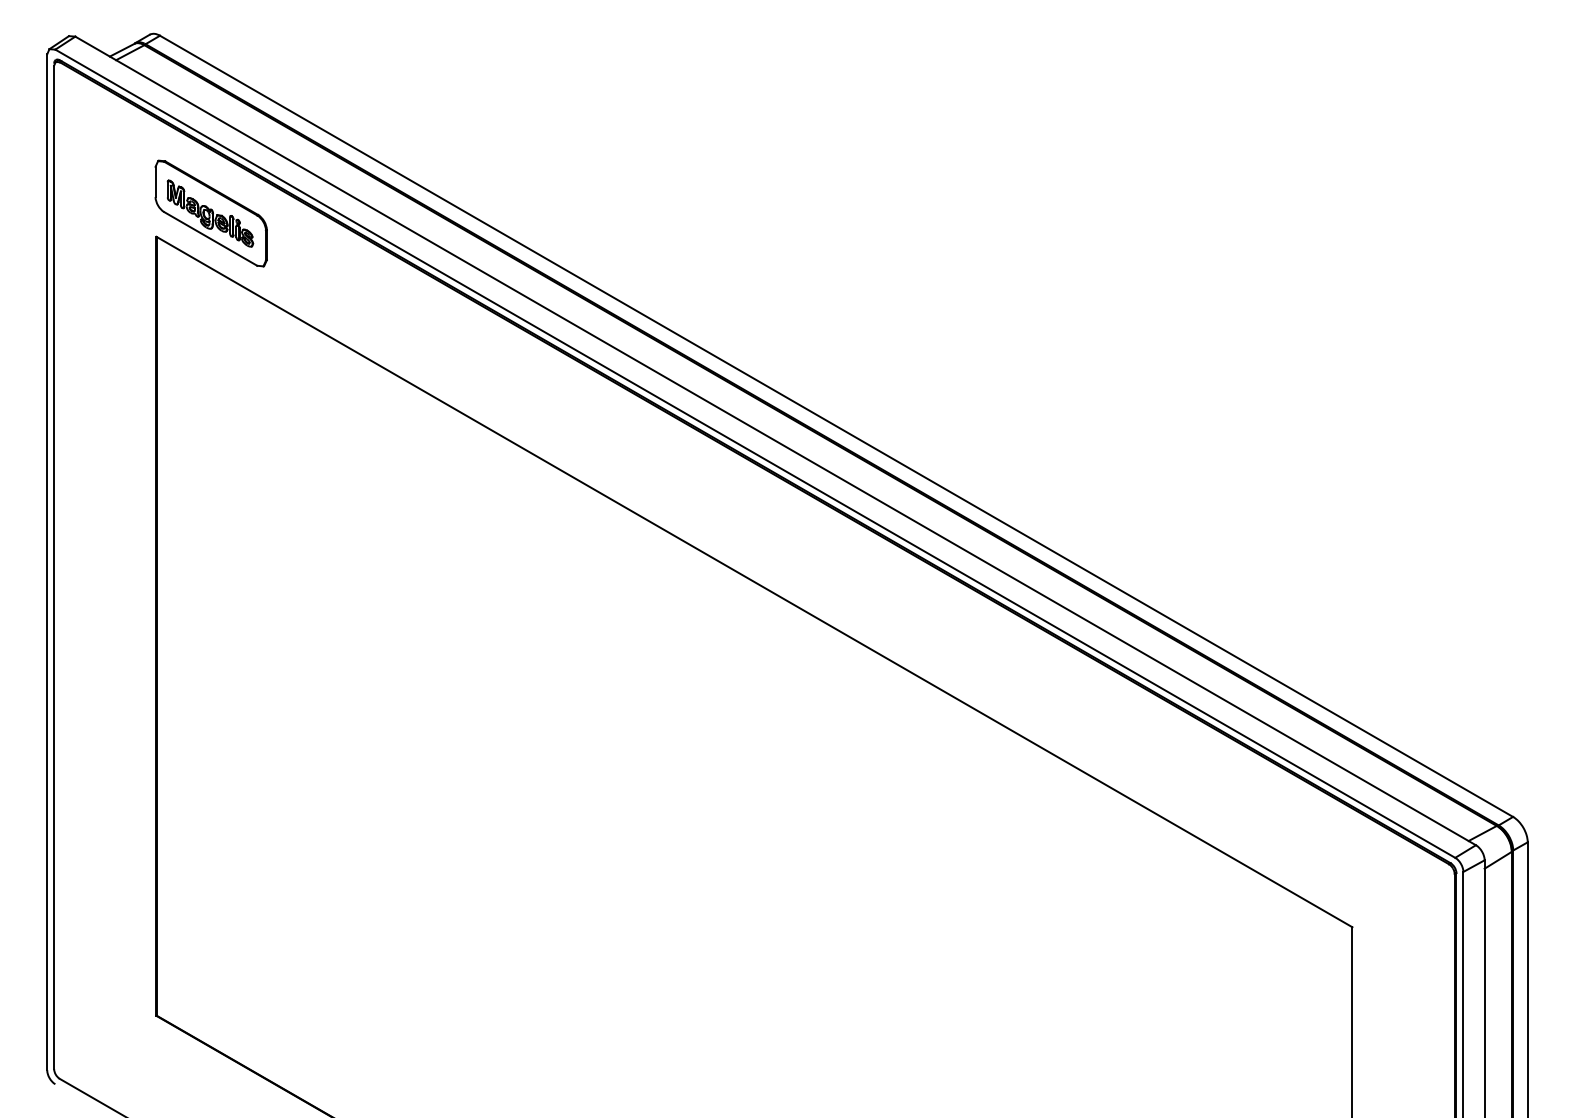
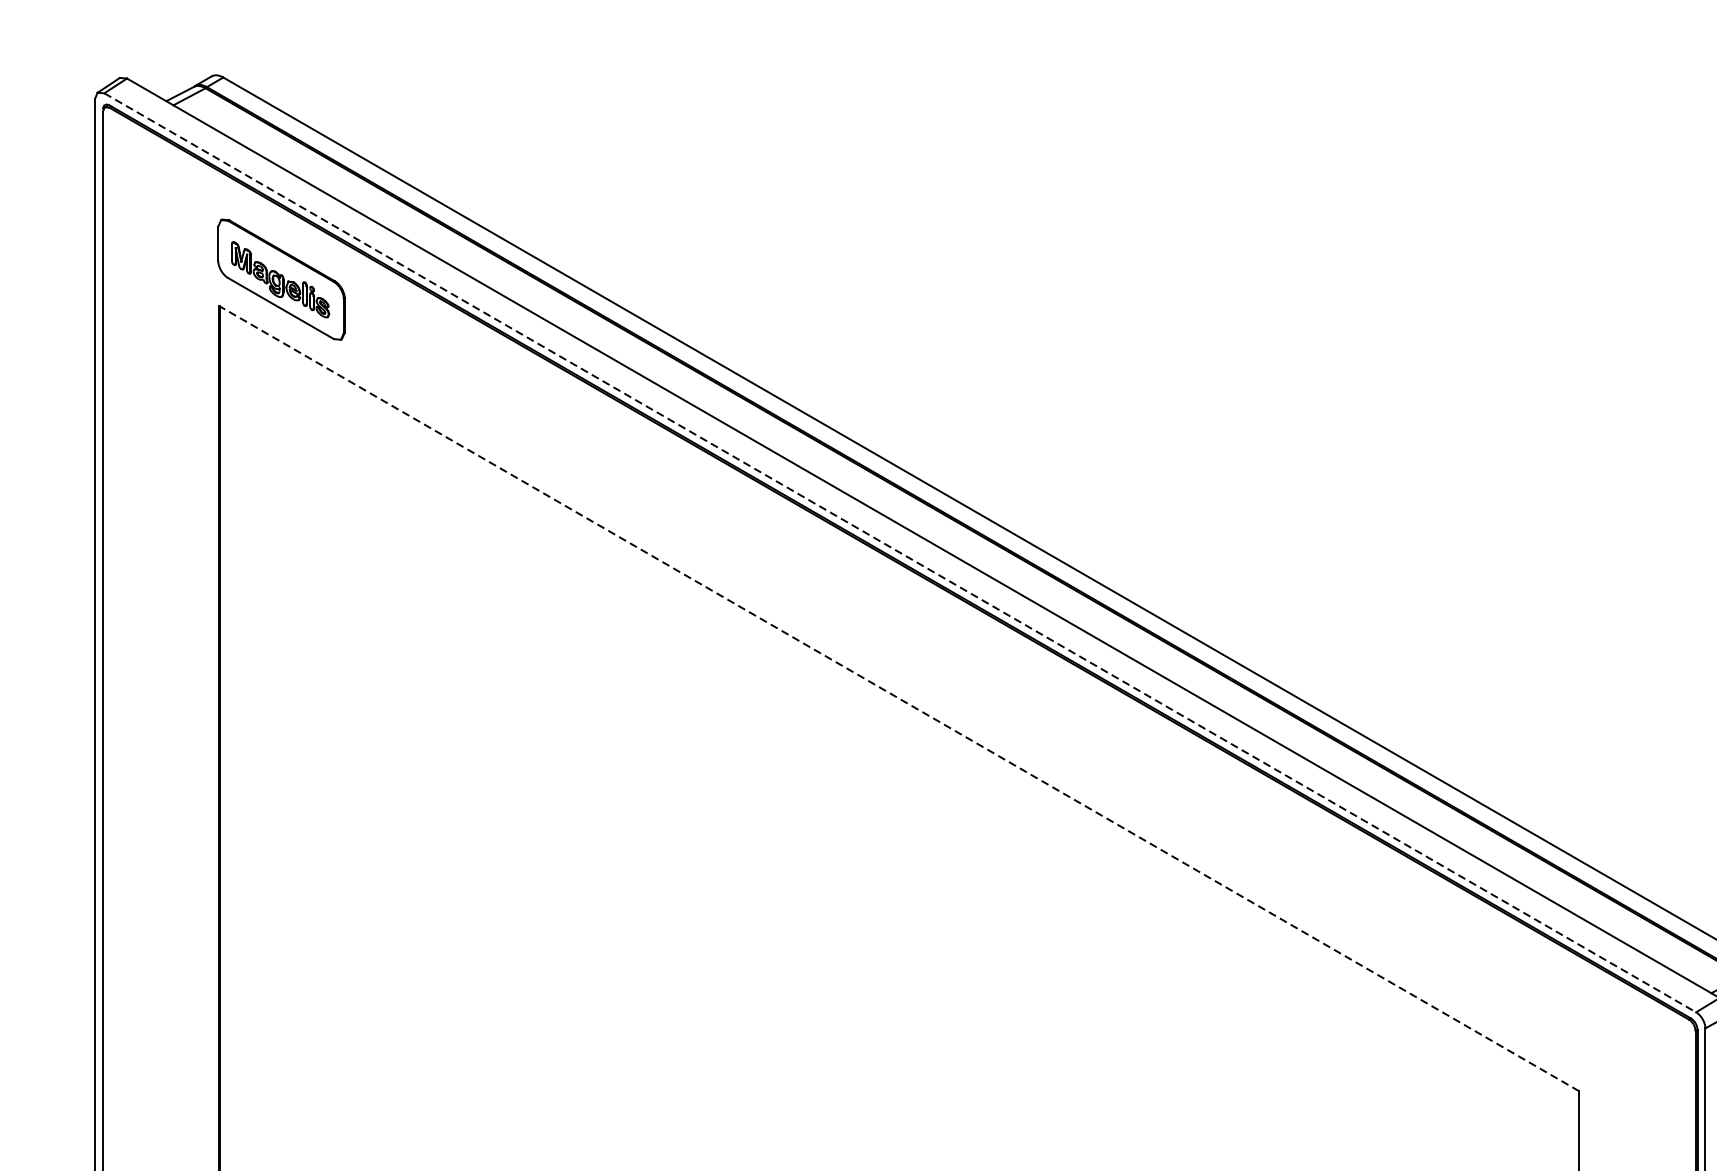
line: (755, 453) -> (900, 552), solid -> dashed
line: (754, 582) -> (899, 699), solid -> dashed

